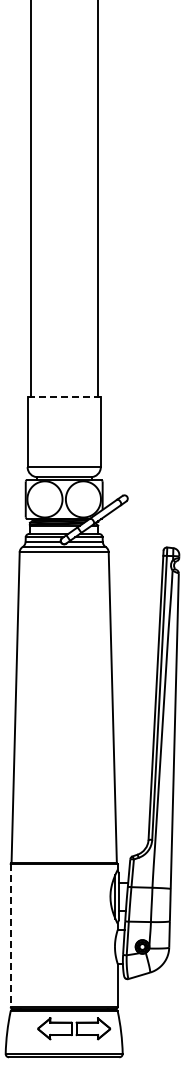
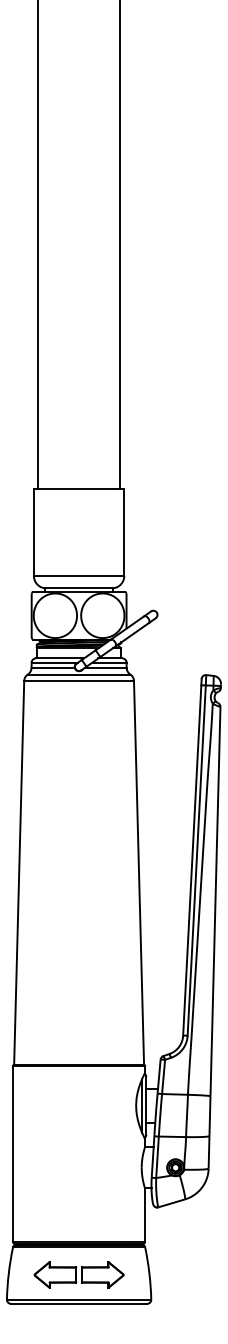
line: (64, 396) -> (79, 488), dashed -> solid
line: (10, 935) -> (12, 1153), dashed -> solid
part: (74, 1028) -> (79, 1274), moved

